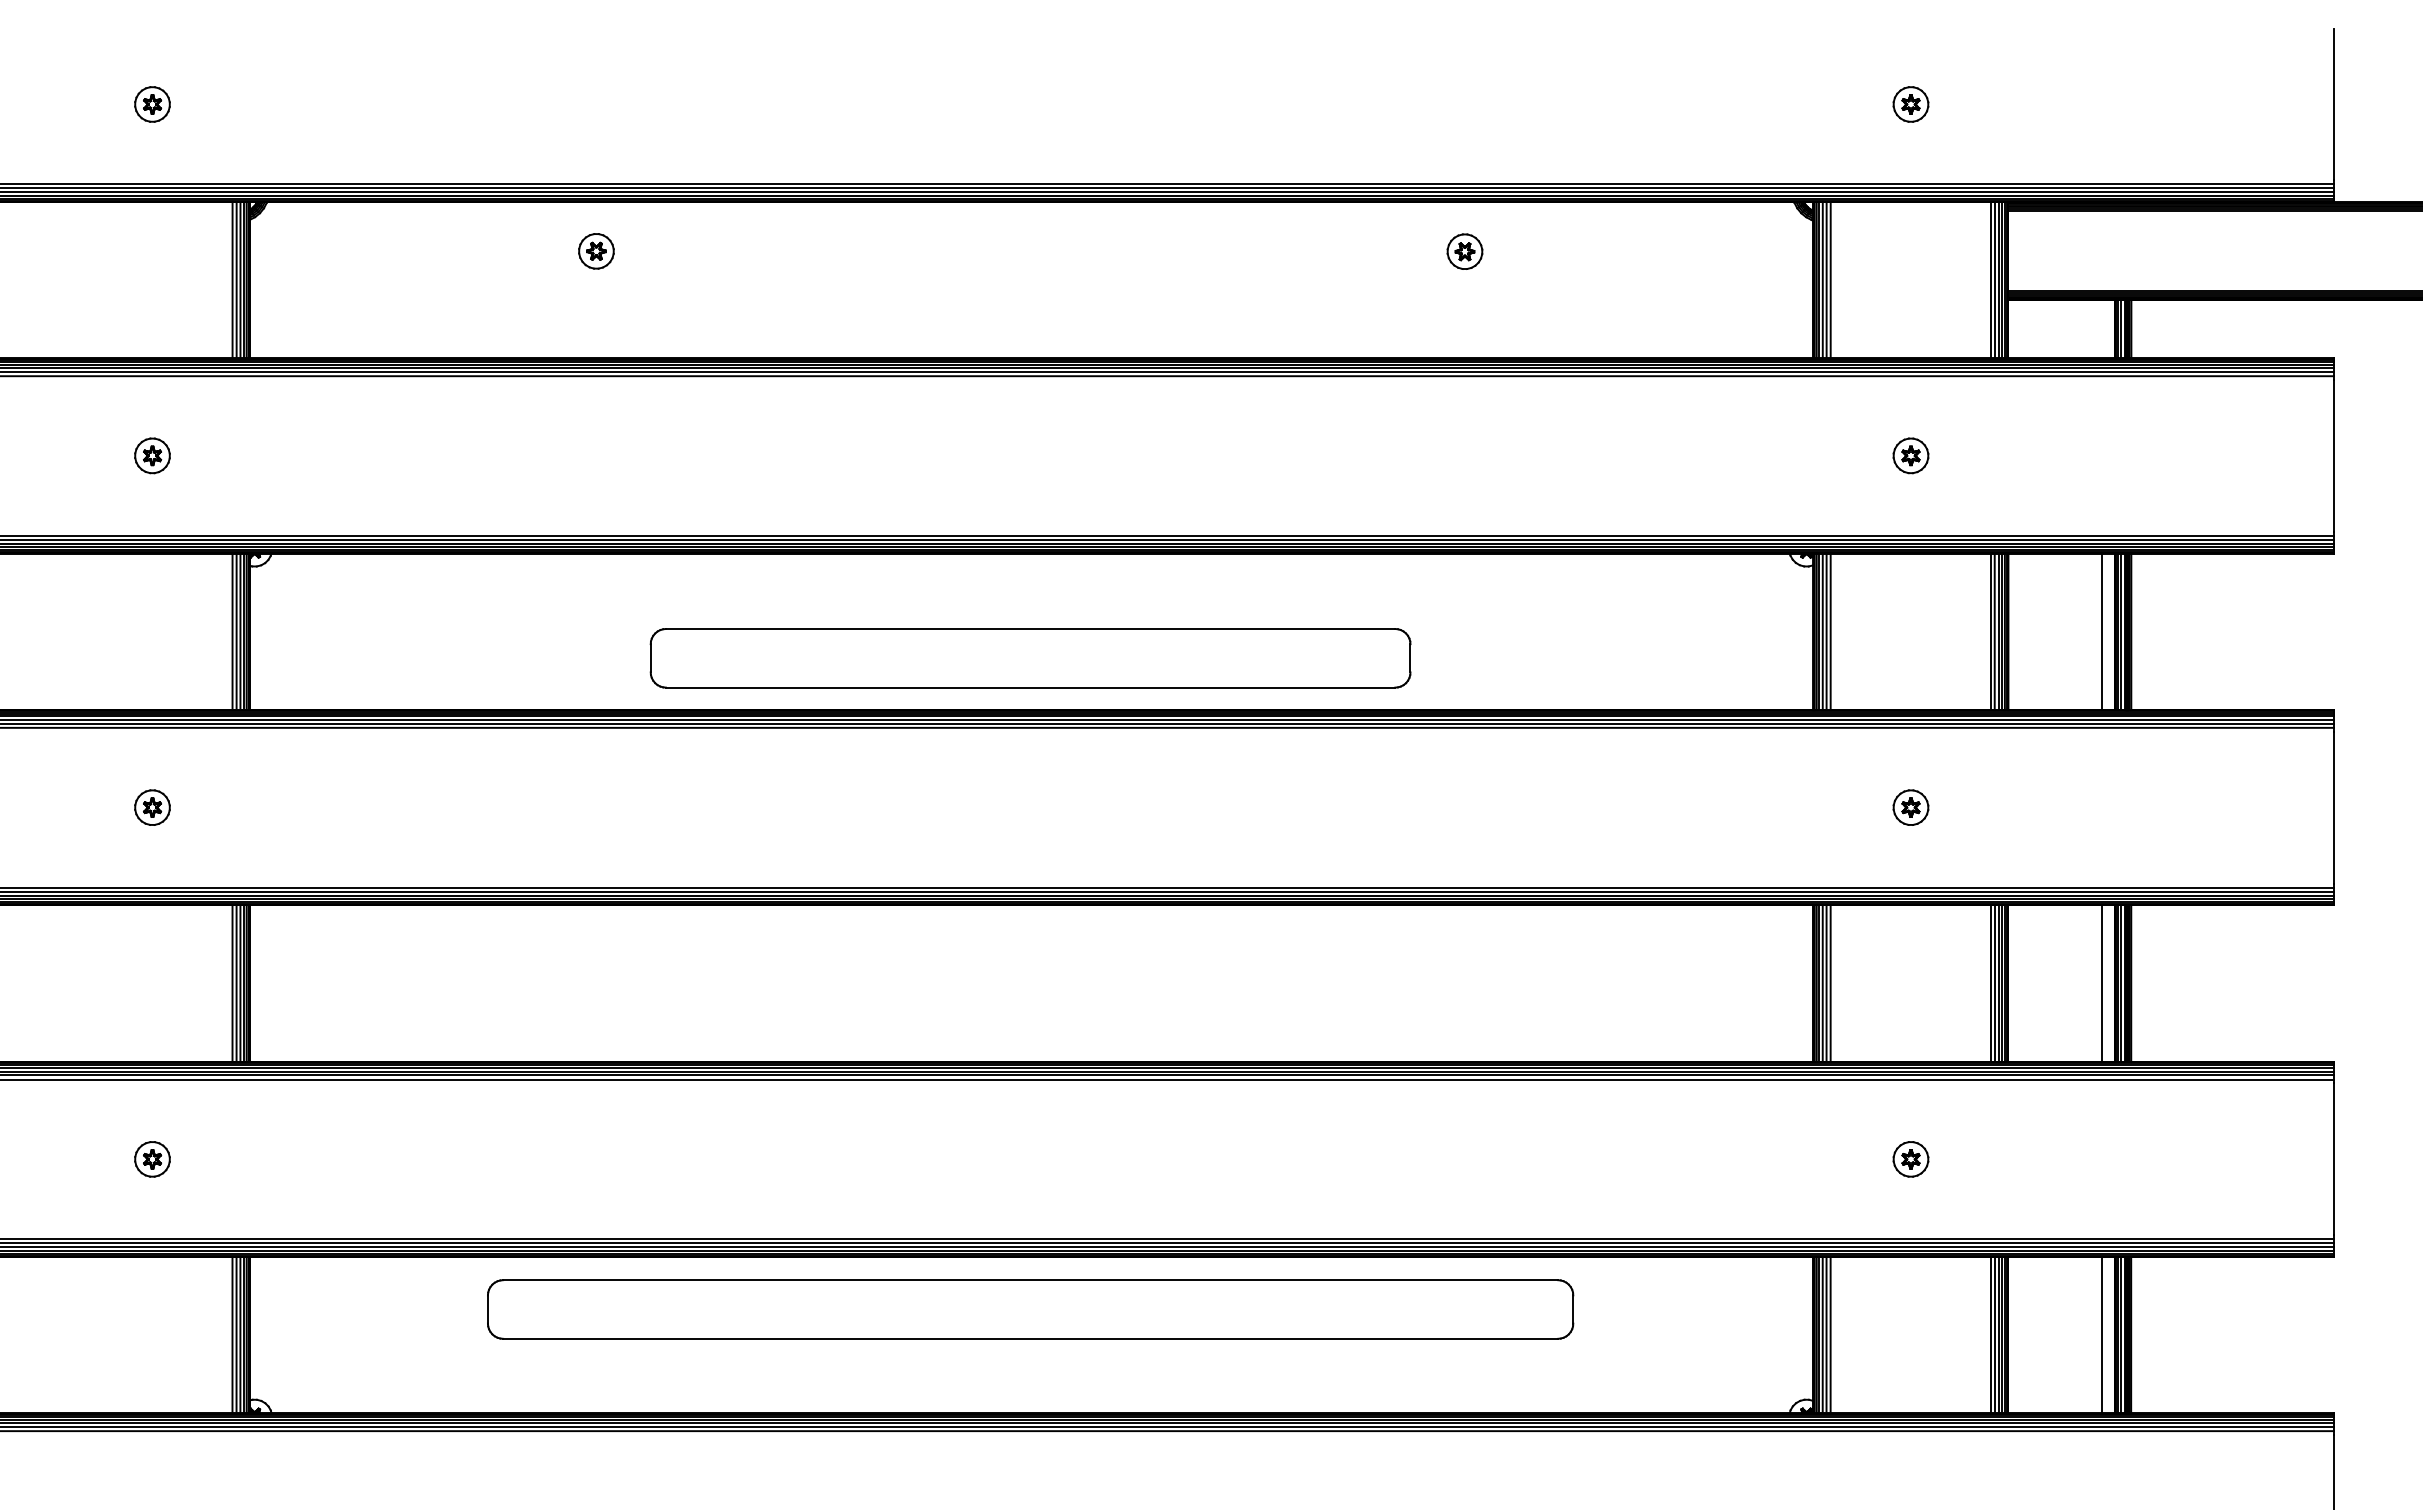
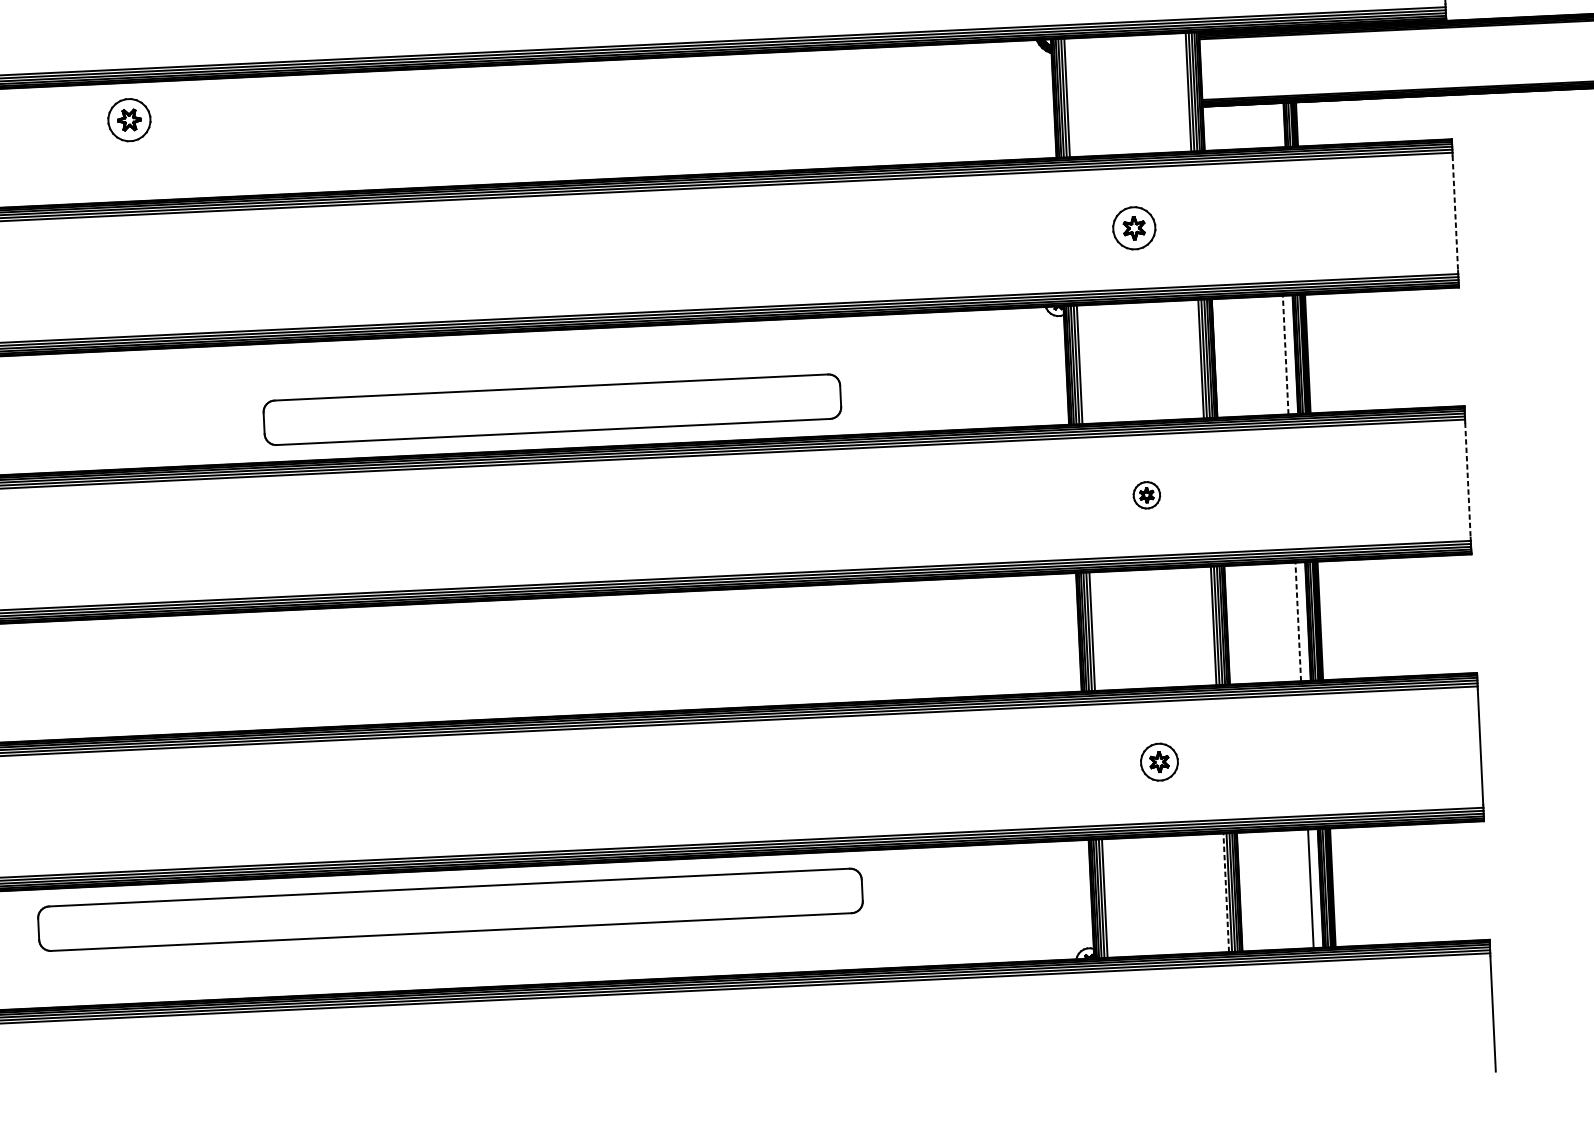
part: (596, 251) -> (129, 120), size x1.6
part: (1464, 251) -> (788, 89), removed
part: (1910, 455) -> (1133, 228), size x1.6
line: (2334, 456) -> (1455, 213), solid -> dashed
line: (2102, 631) -> (1285, 354), solid -> dashed
part: (1030, 658) -> (552, 409), moved
line: (2334, 807) -> (1468, 480), solid -> dashed
line: (2102, 983) -> (1298, 621), solid -> dashed
part: (1910, 1159) -> (1159, 762), size x1.4
part: (1030, 1309) -> (450, 909), moved
line: (1990, 1334) -> (1226, 892), solid -> dashed

